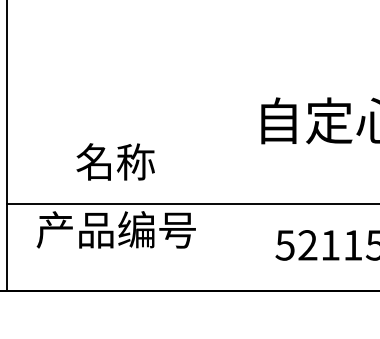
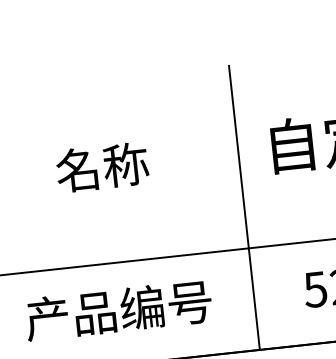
text: (115, 161) -> (102, 166), moved
line: (232, 169) -> (244, 207), added
text: (115, 229) -> (117, 310), moved

